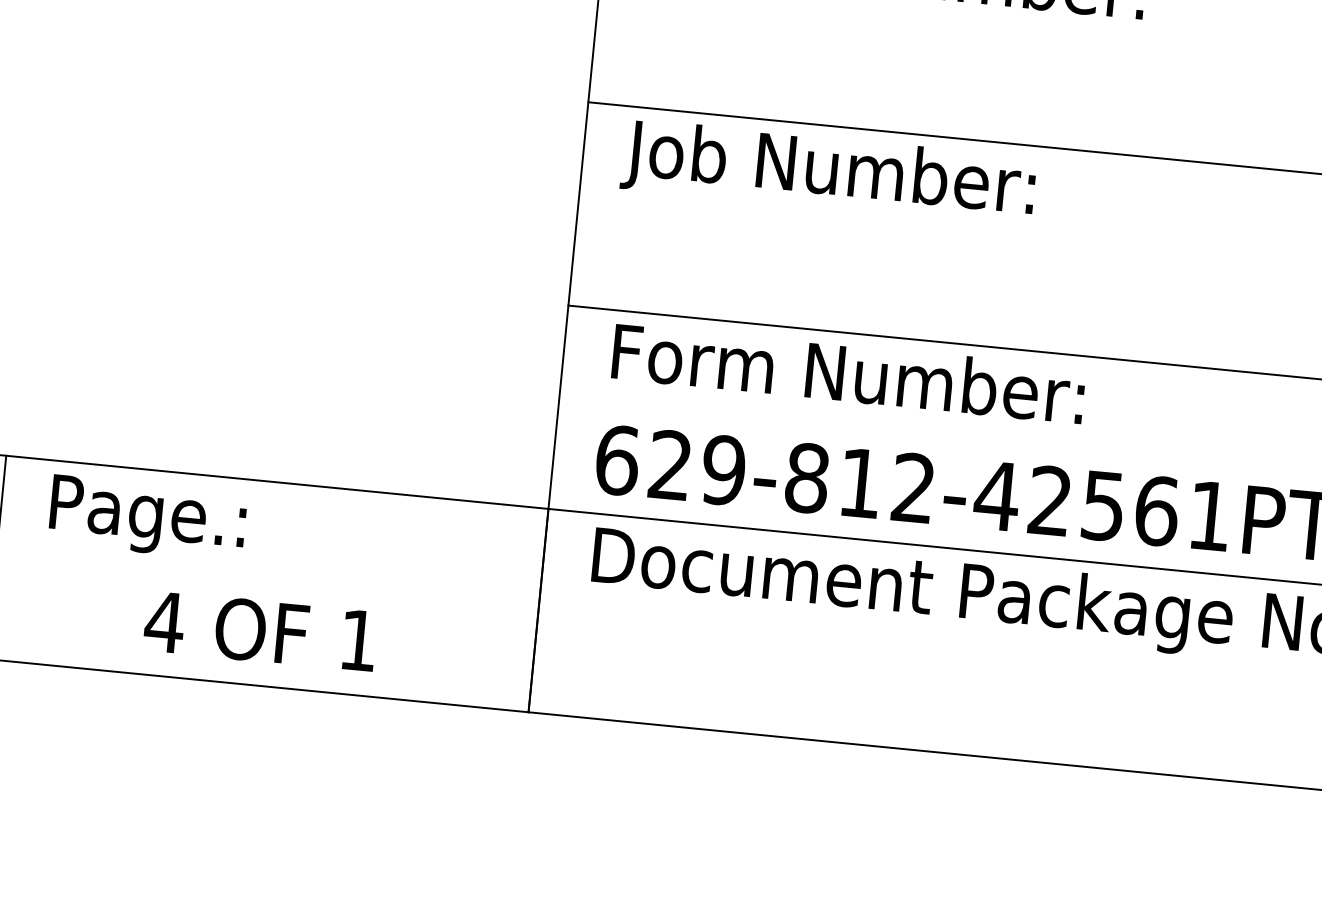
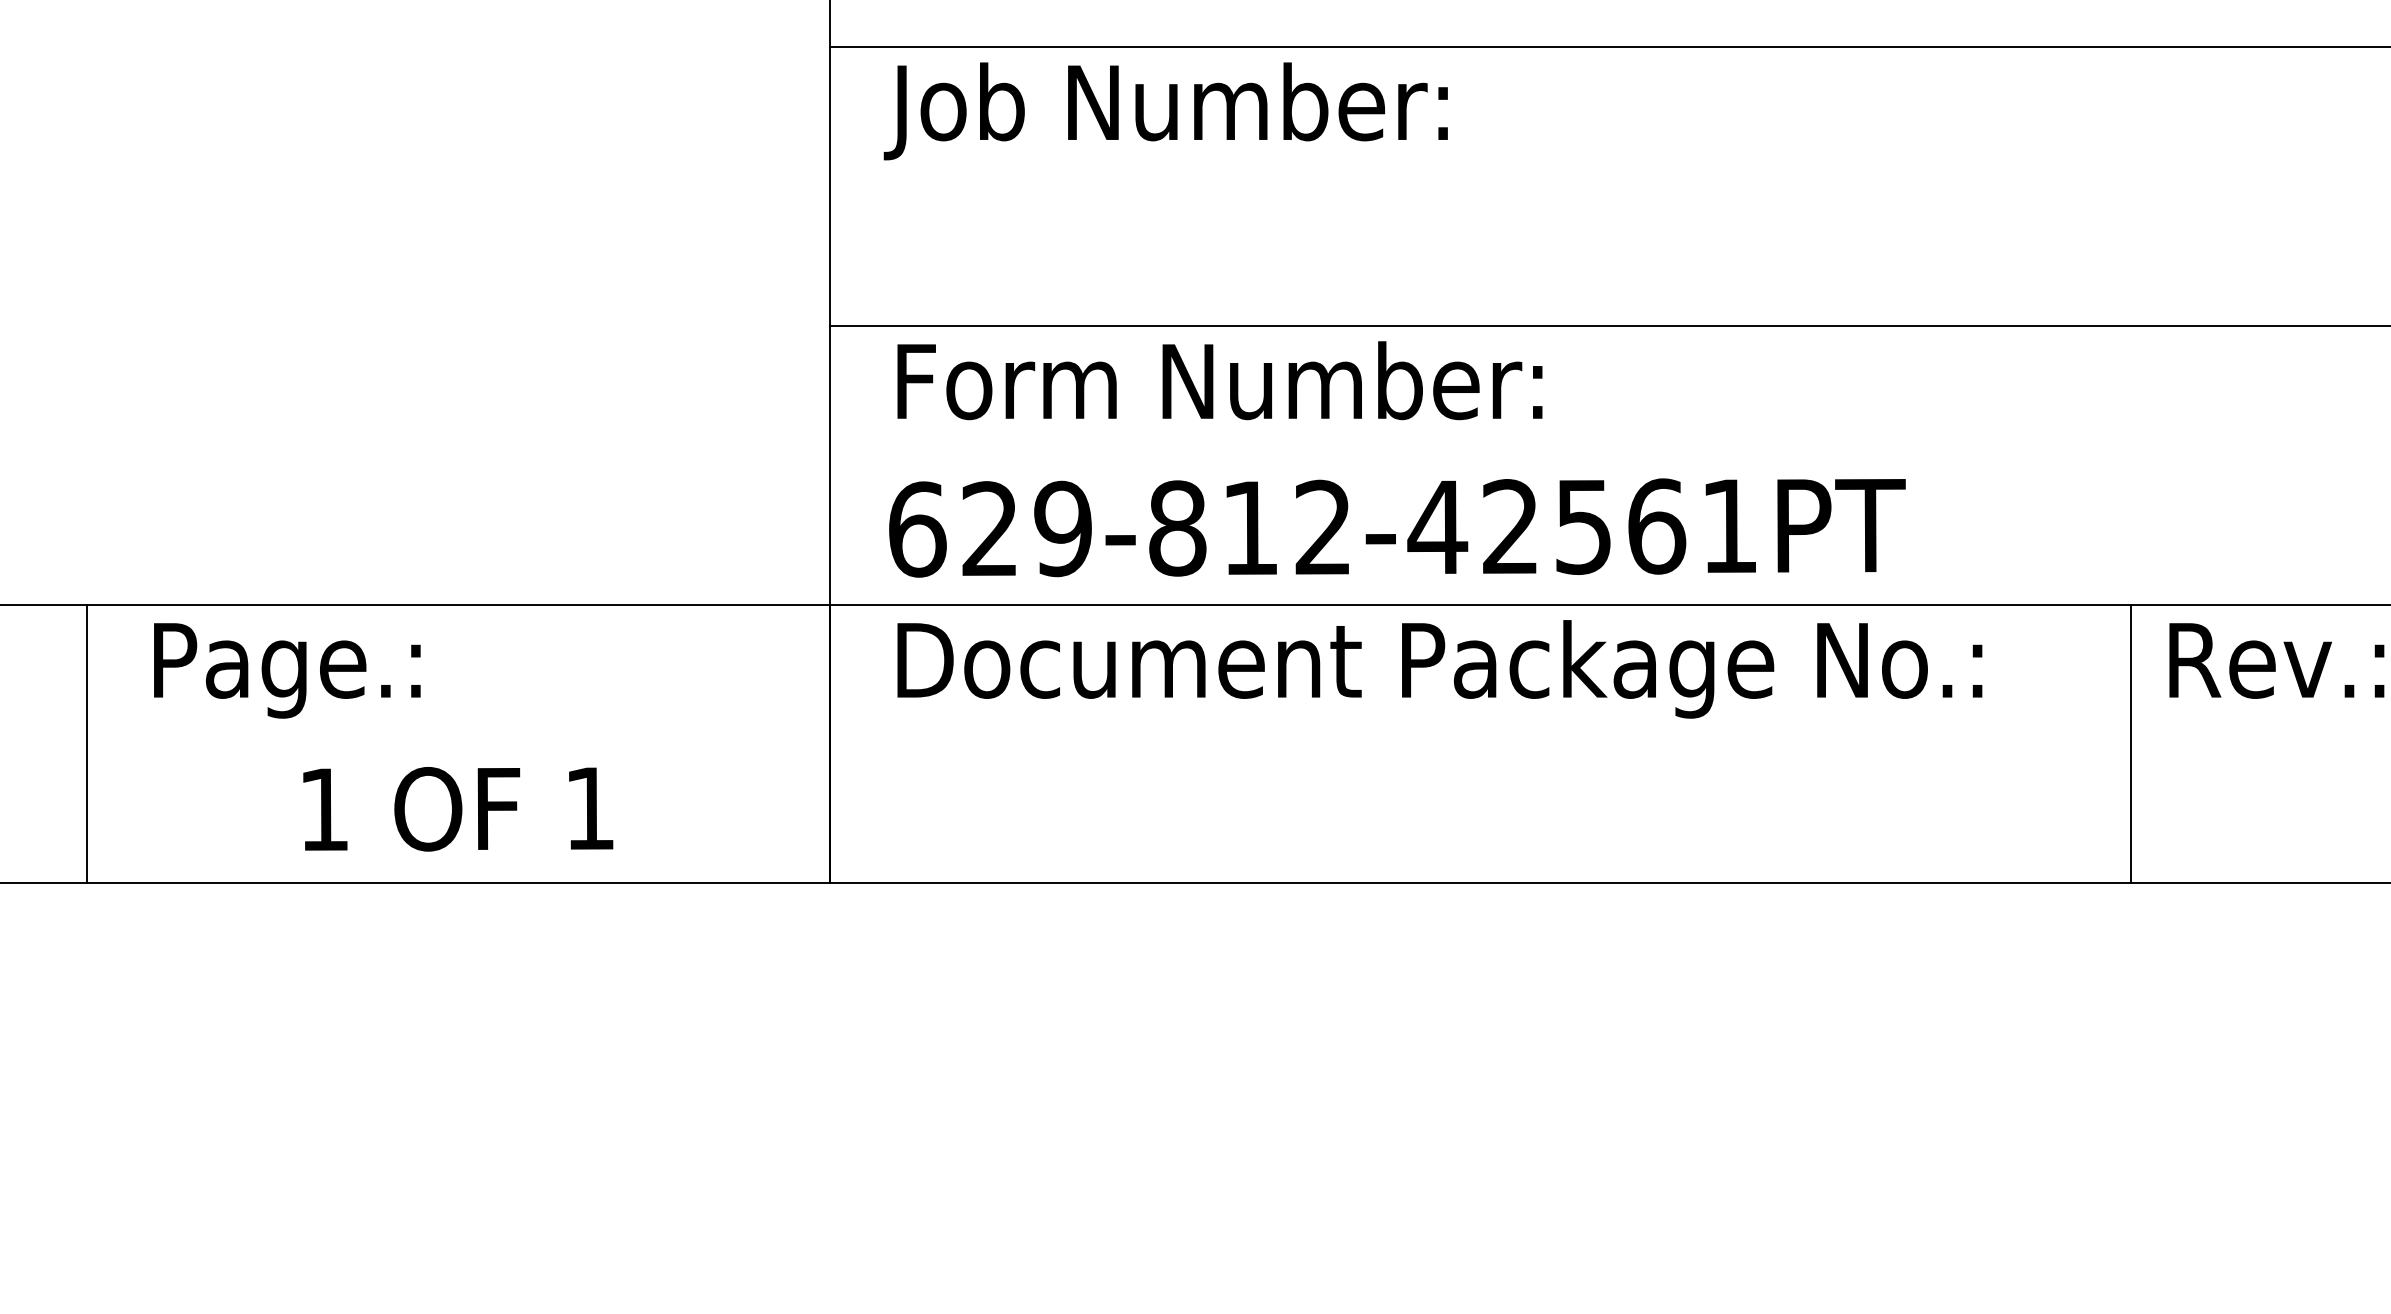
text: (164, 622) -> (323, 809), 4 -> 1

